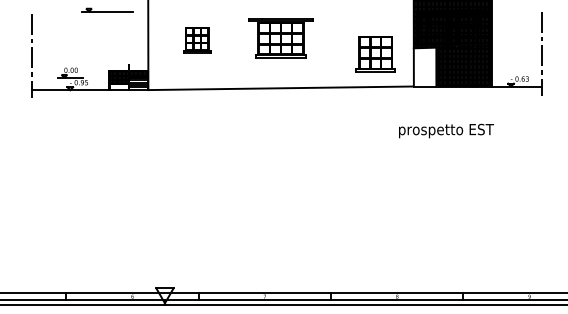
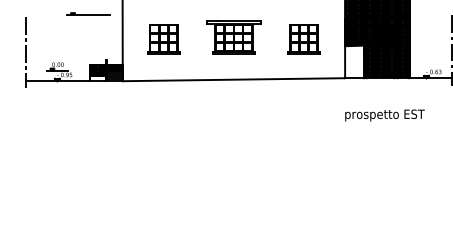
part: (197, 40) -> (163, 39), size x1.43
part: (375, 54) -> (303, 39), moved
text: (446, 130) -> (385, 115), moved

